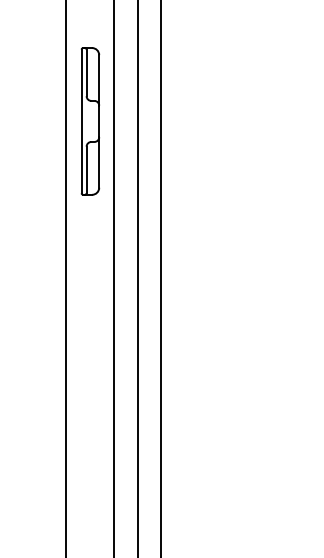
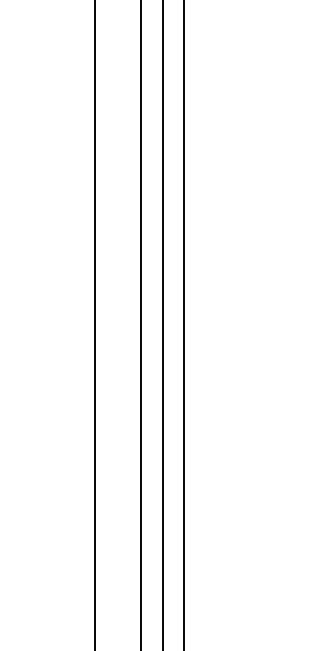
part: (89, 121) -> (117, 273), removed

